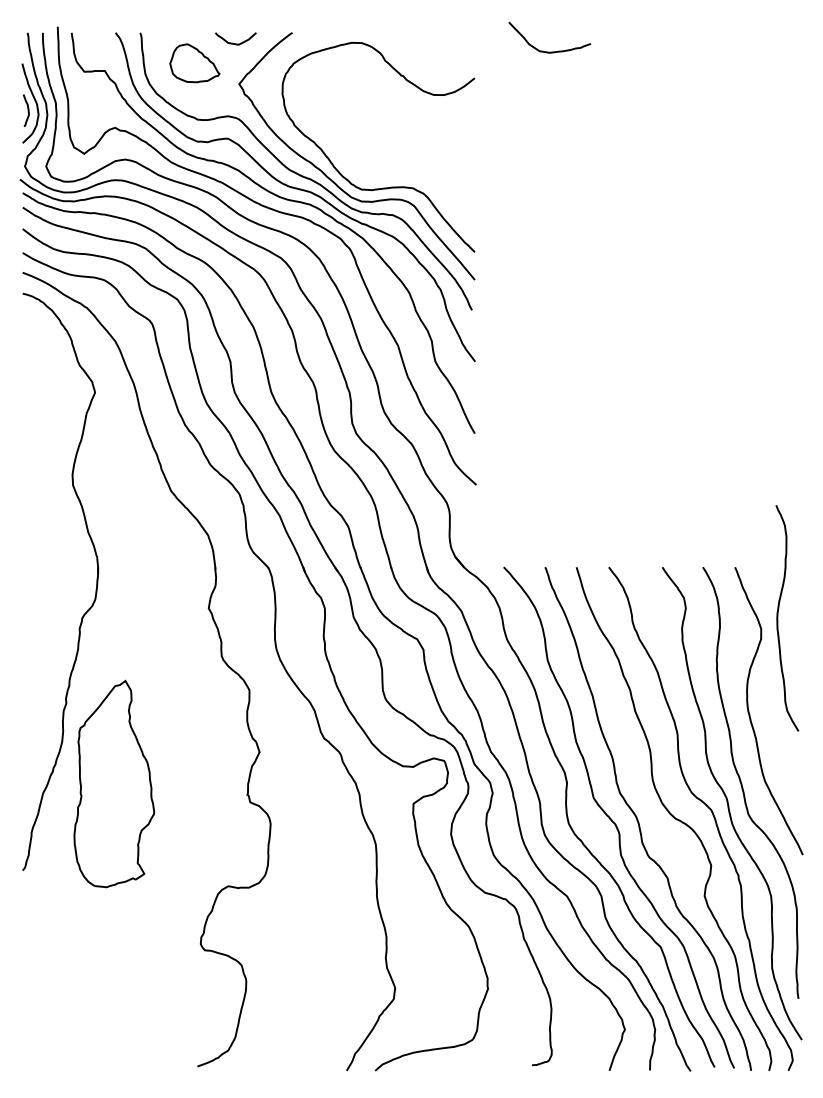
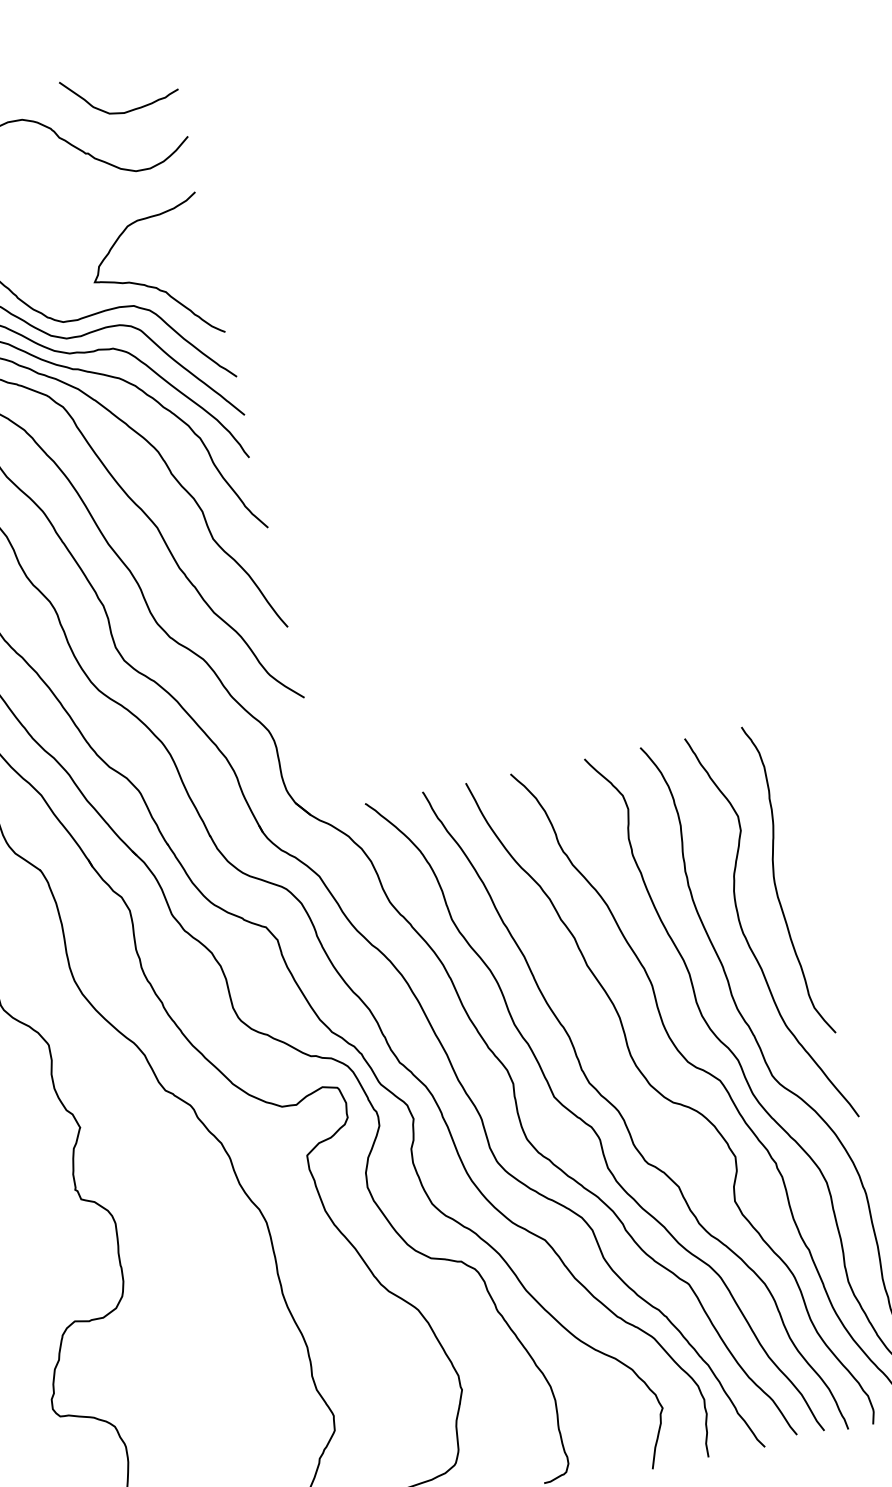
curve: (549, 51) -> (123, 111), moved
curve: (428, 176) -> (151, 285), added
curve: (778, 618) -> (776, 882), moved

